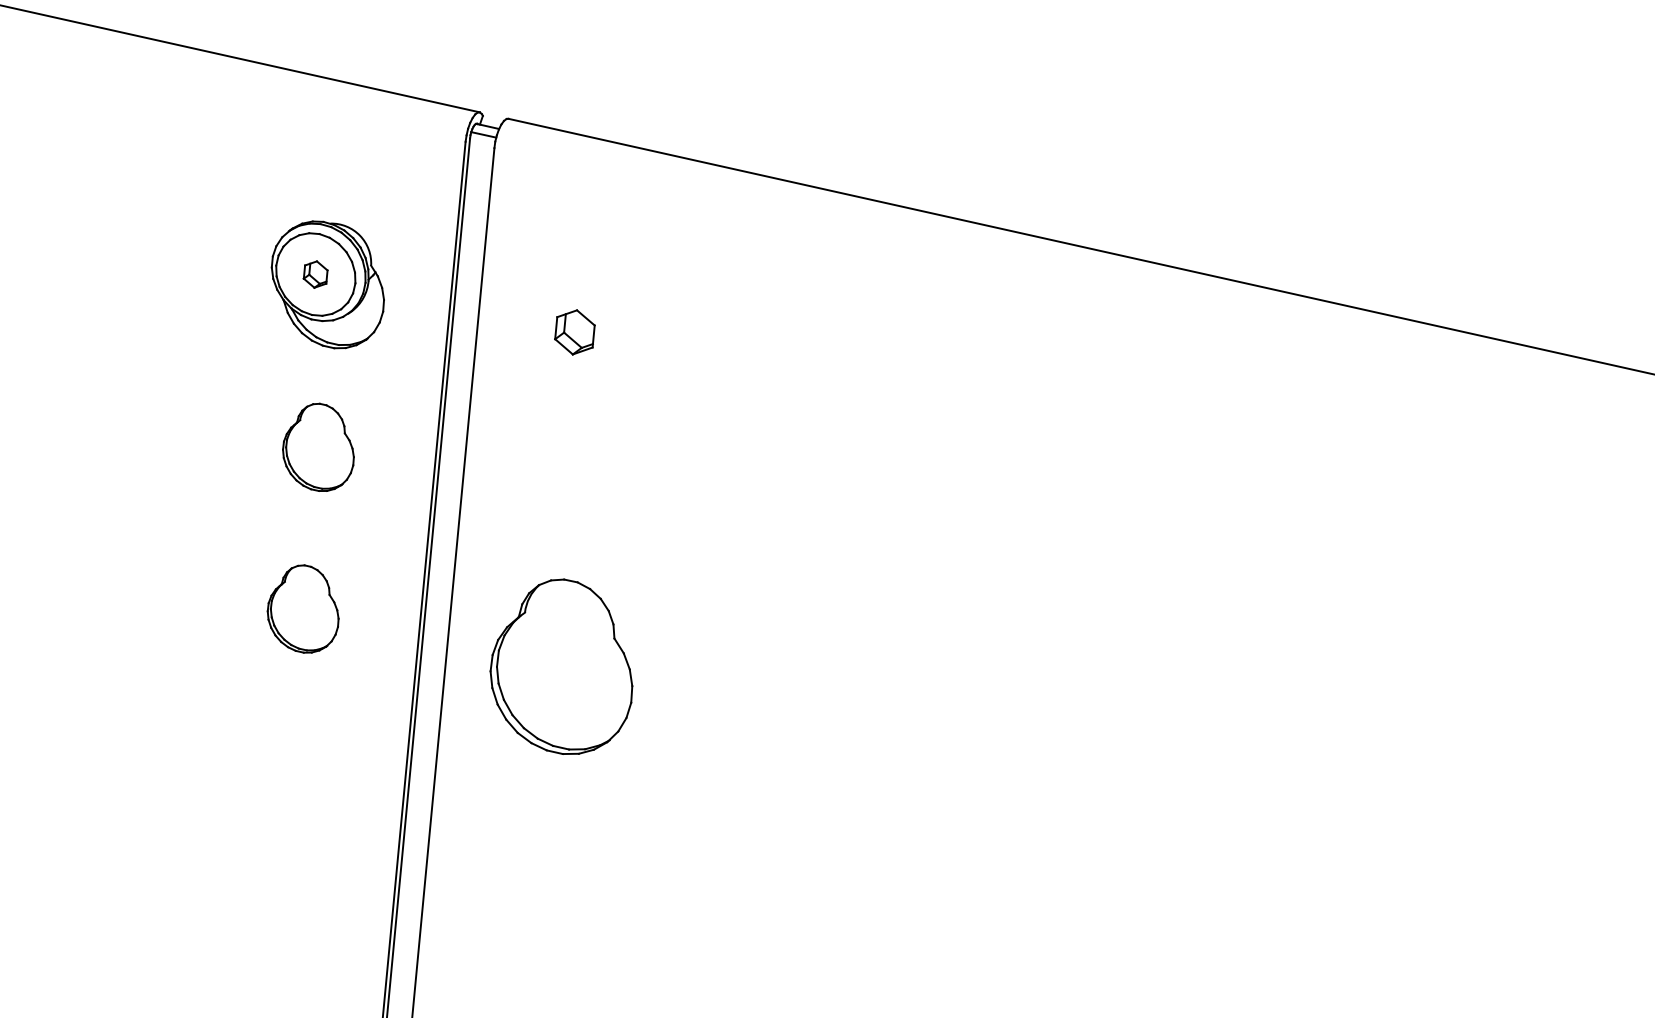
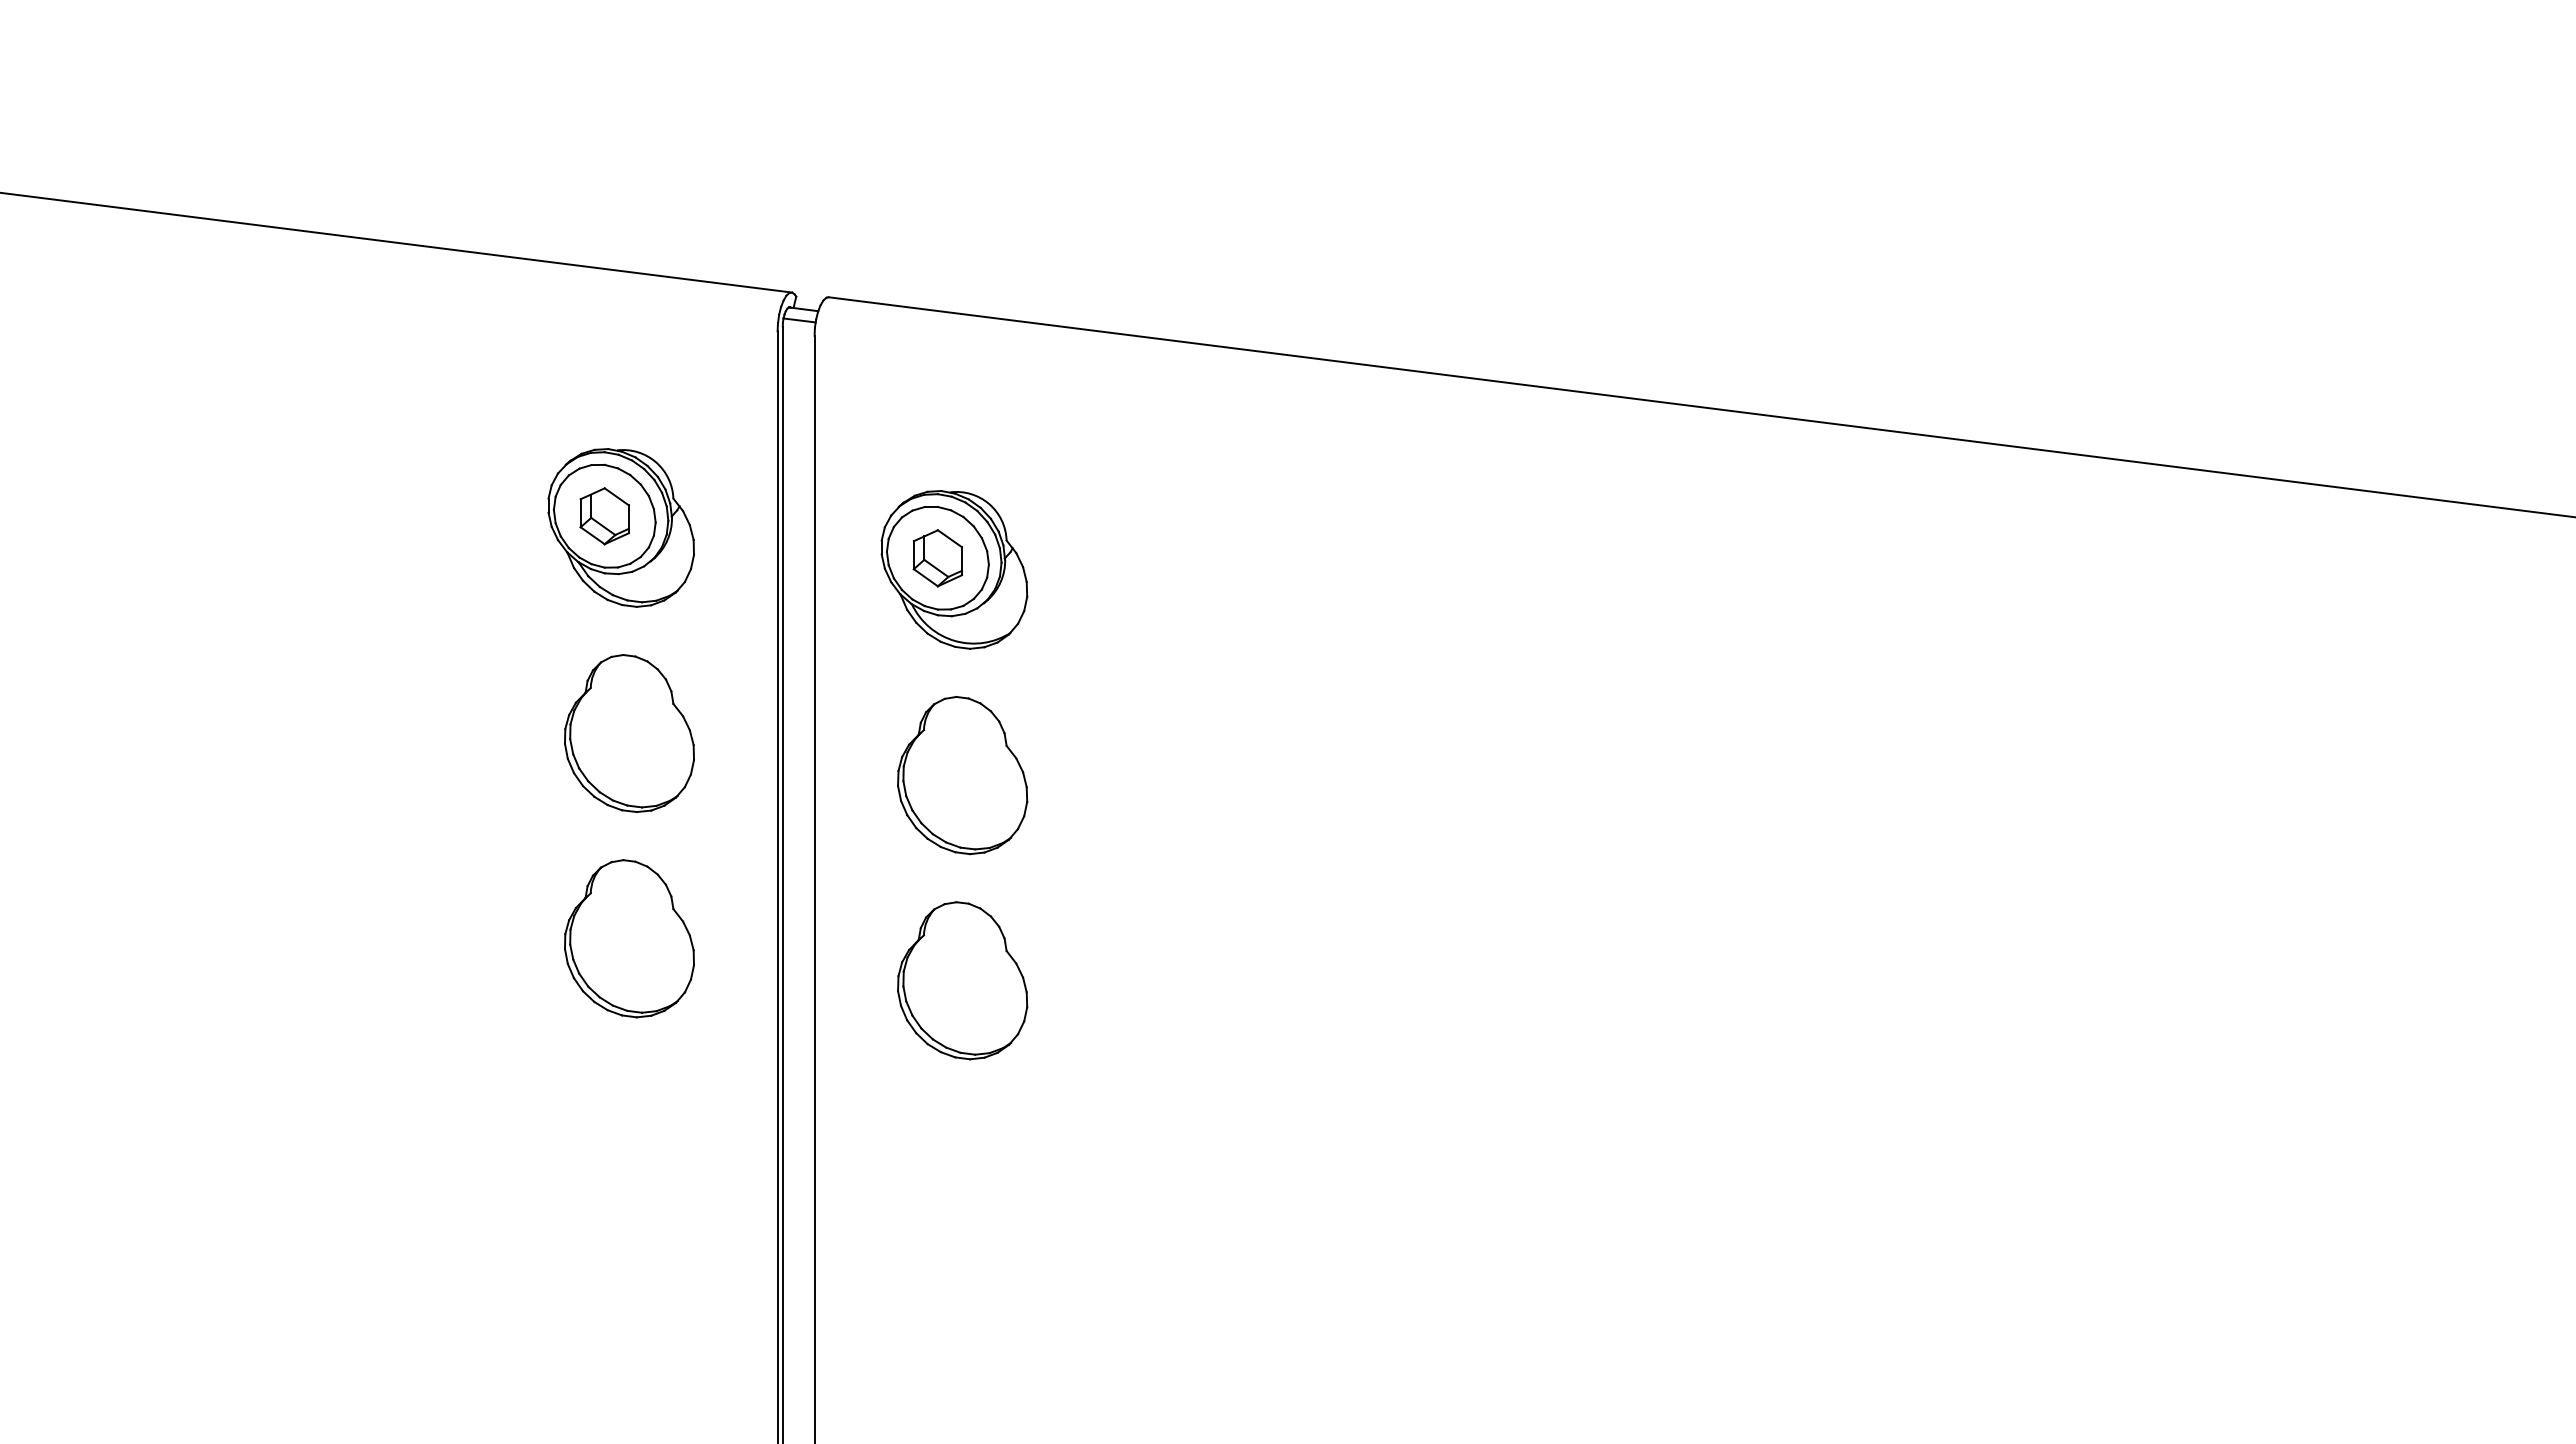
part: (315, 274) -> (604, 516), size x1.67
part: (587, 342) -> (954, 569), added
part: (319, 447) -> (629, 733), size x1.43
part: (578, 505) -> (962, 775), added
part: (303, 608) -> (629, 938), size x1.43
part: (562, 666) -> (962, 980), size x0.71

